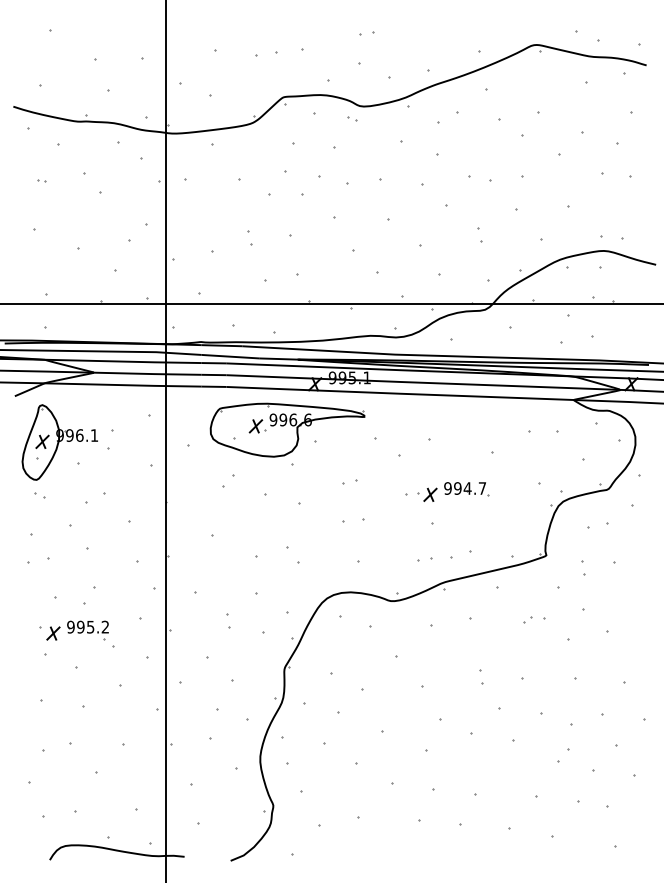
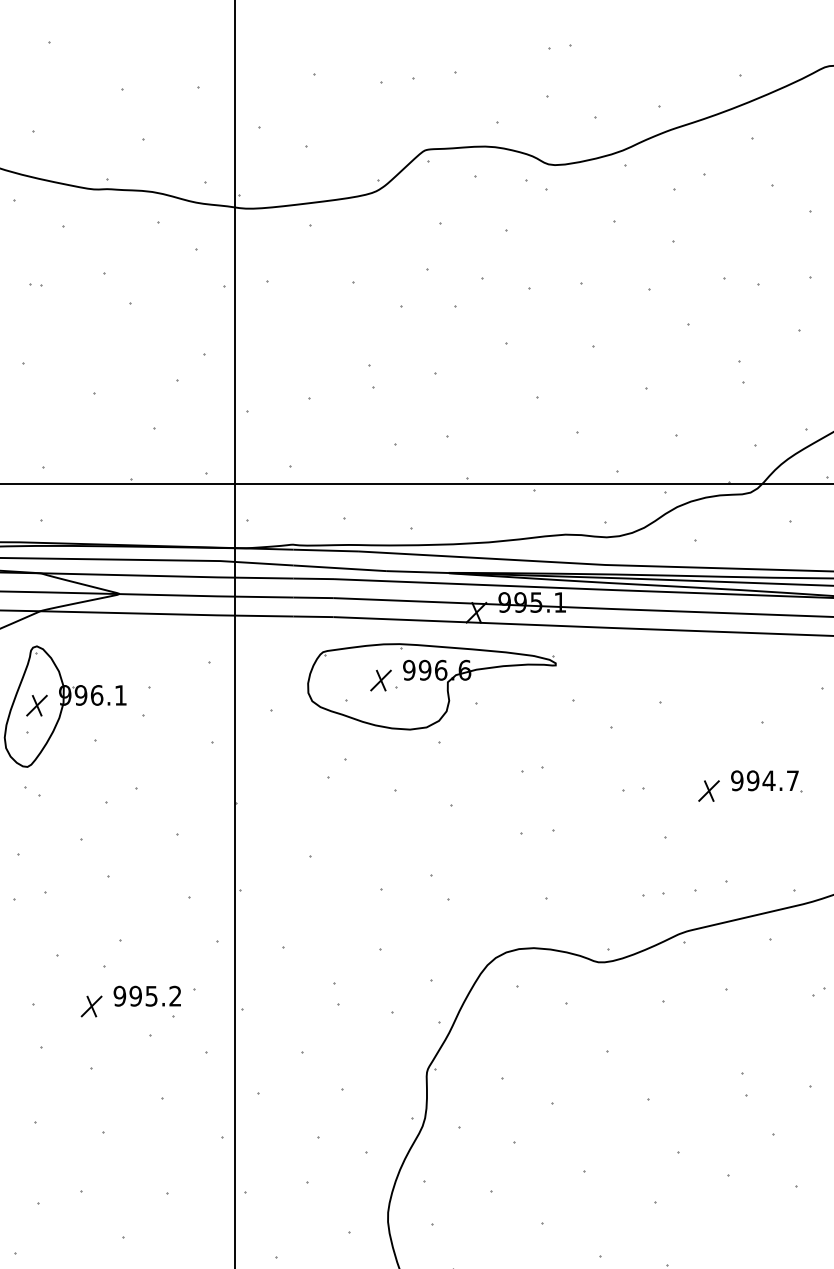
part: (352, 118) -> (536, 184), size x1.6
part: (456, 491) -> (751, 785), moved
part: (77, 630) -> (130, 1001), moved

